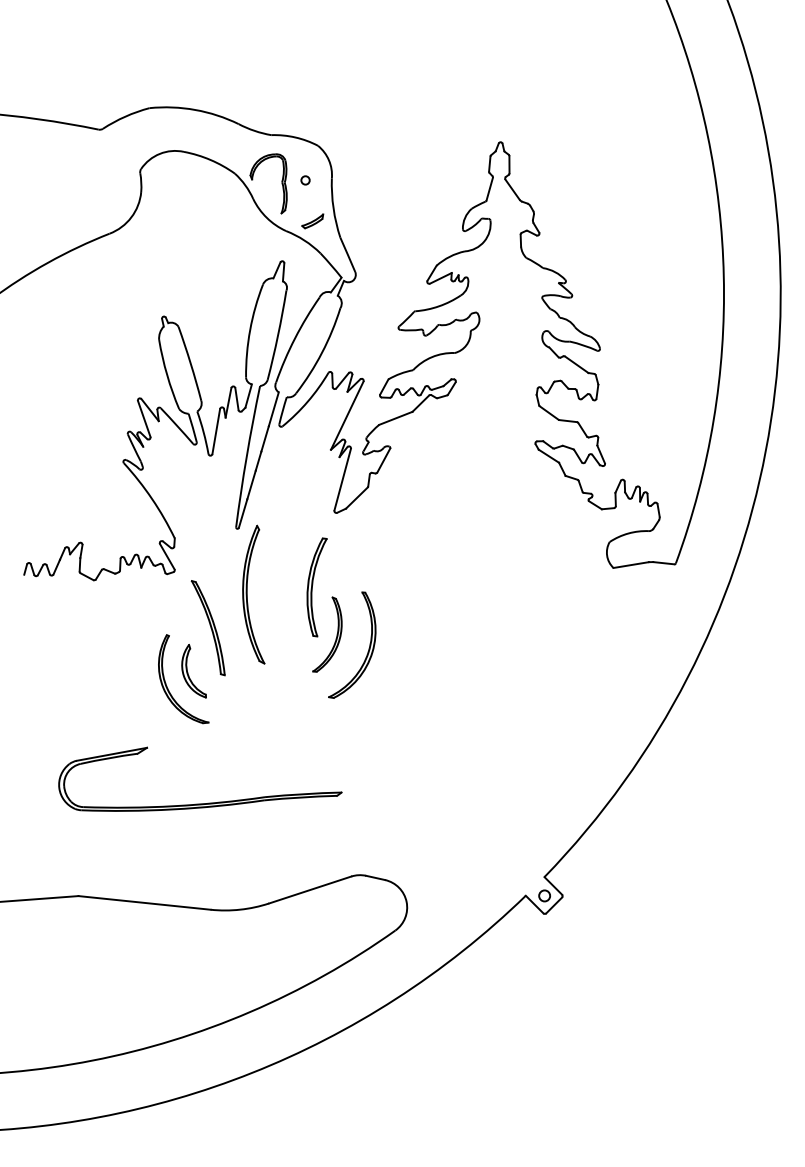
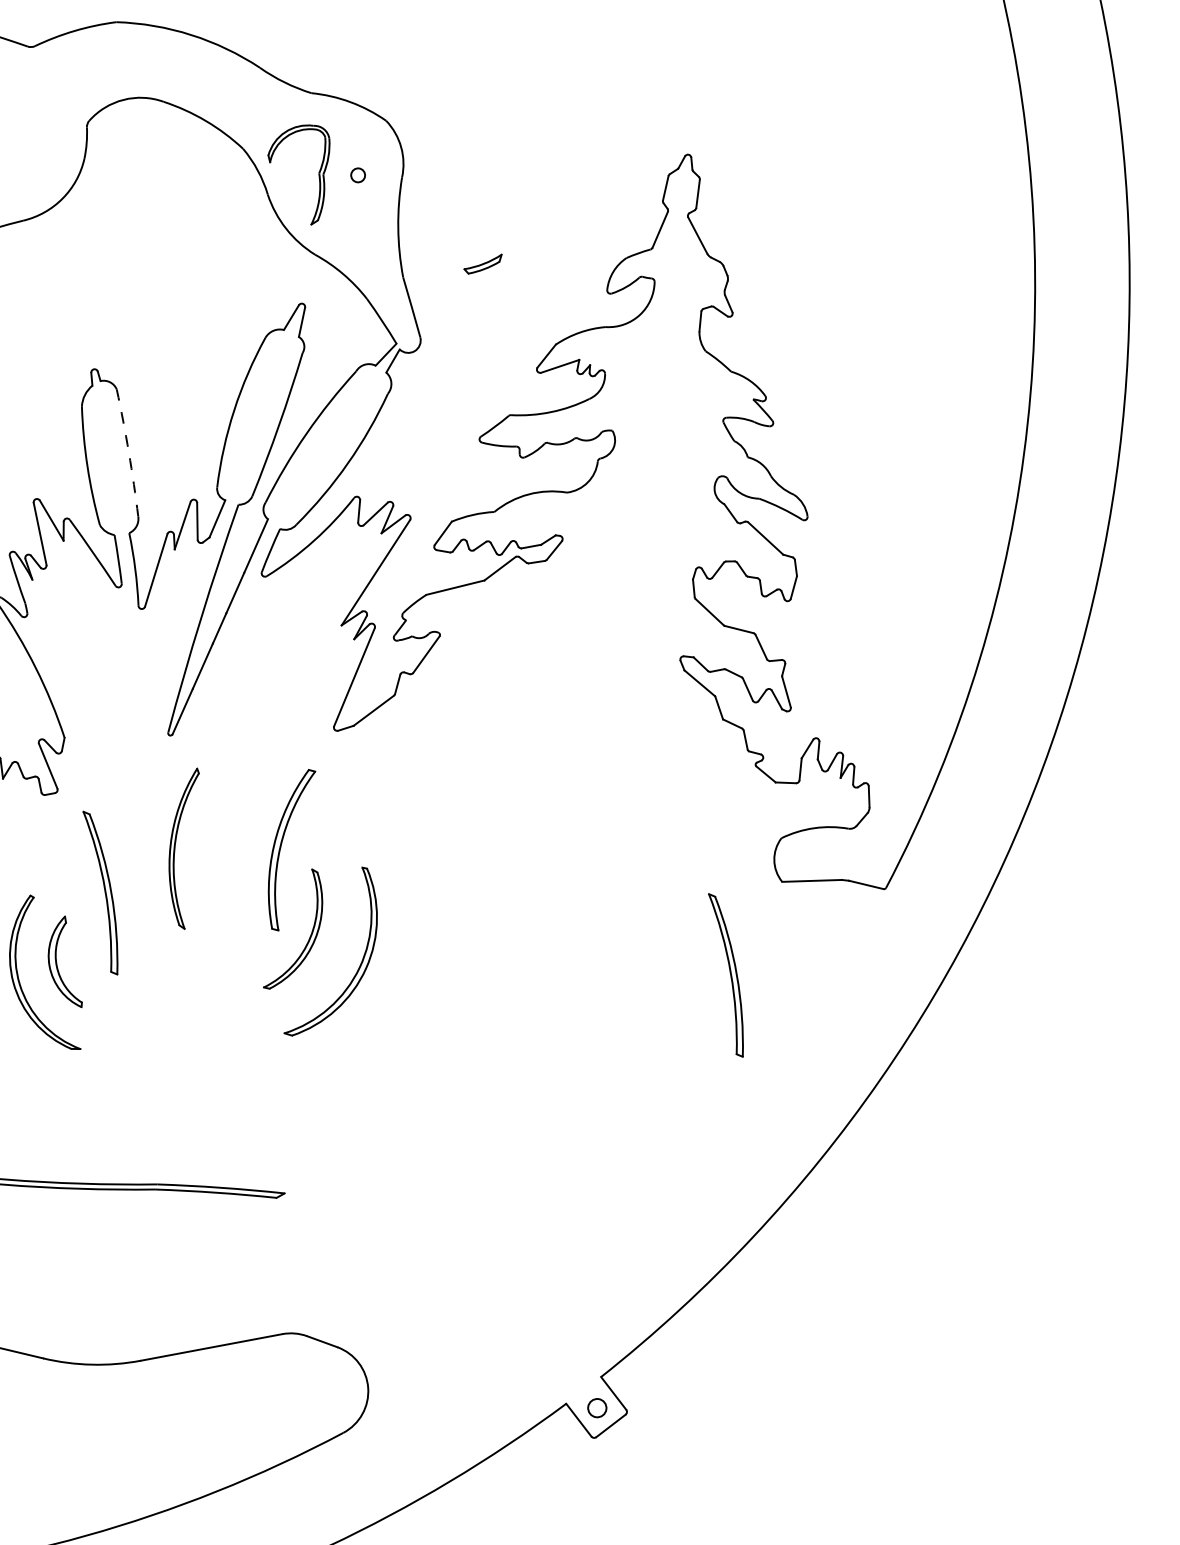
part: (312, 221) -> (482, 264), moved
arc: (190, 363) -> (128, 452), solid -> dashed
part: (253, 594) -> (182, 847), size x0.7
part: (586, 628) -> (724, 975), added

